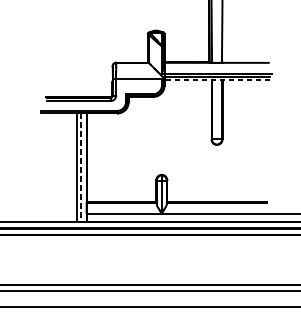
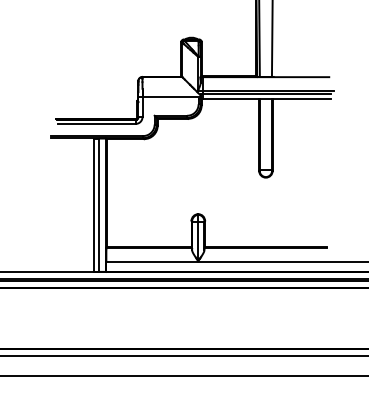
line: (216, 80) -> (265, 98), dashed -> solid
line: (81, 167) -> (99, 205), dashed -> solid

